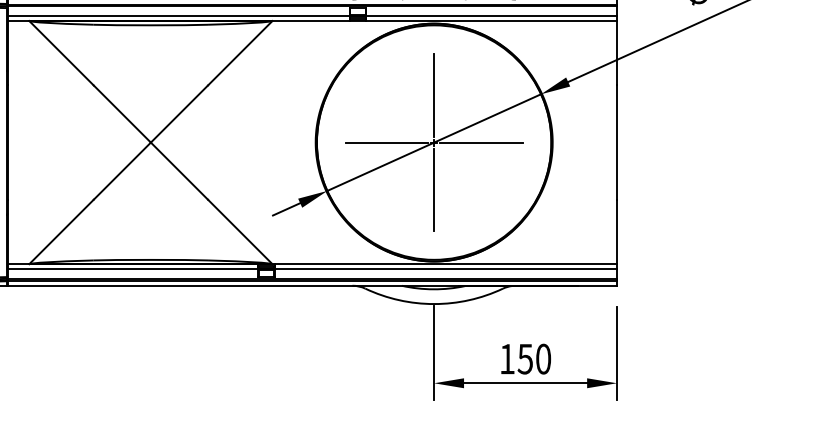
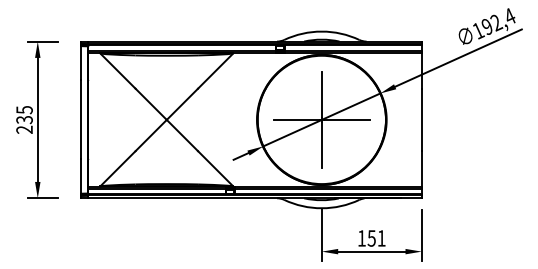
text: (543, 359) -> (381, 238), 150 -> 151

